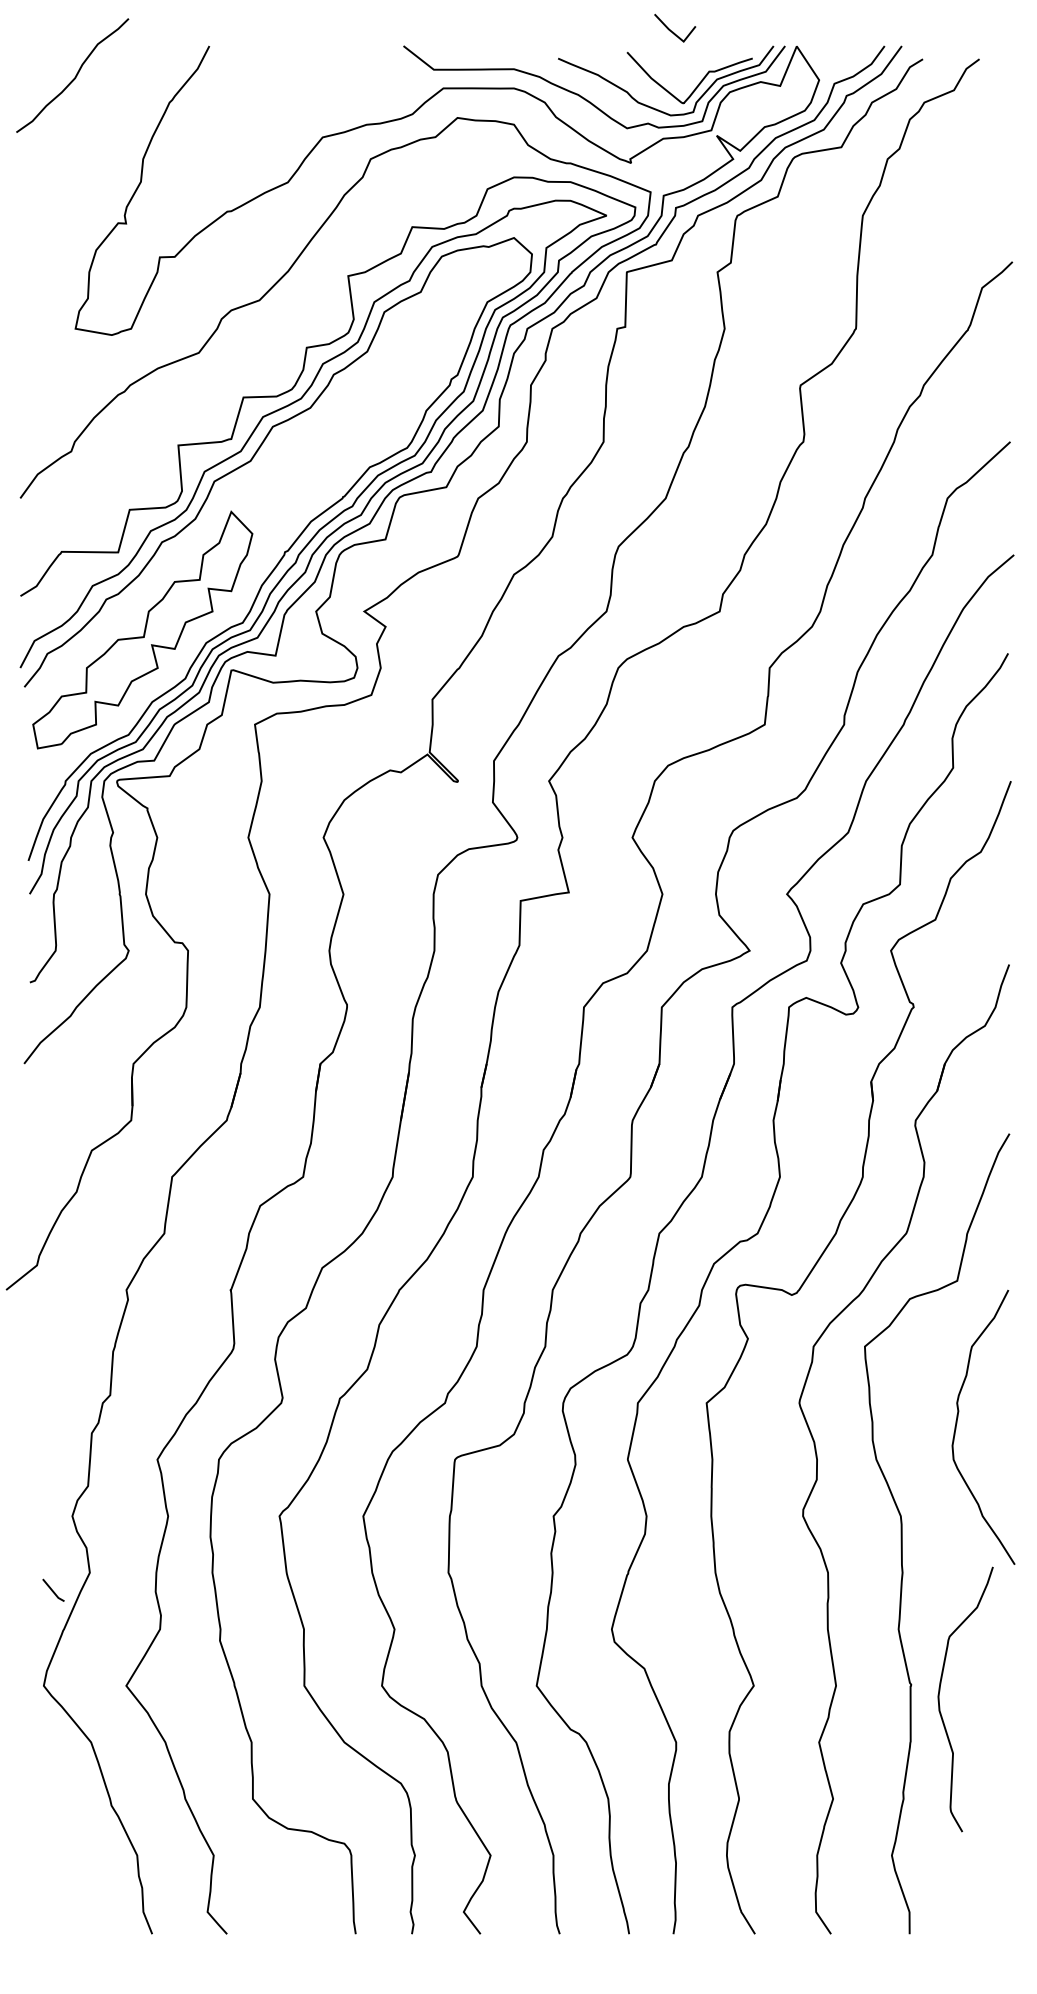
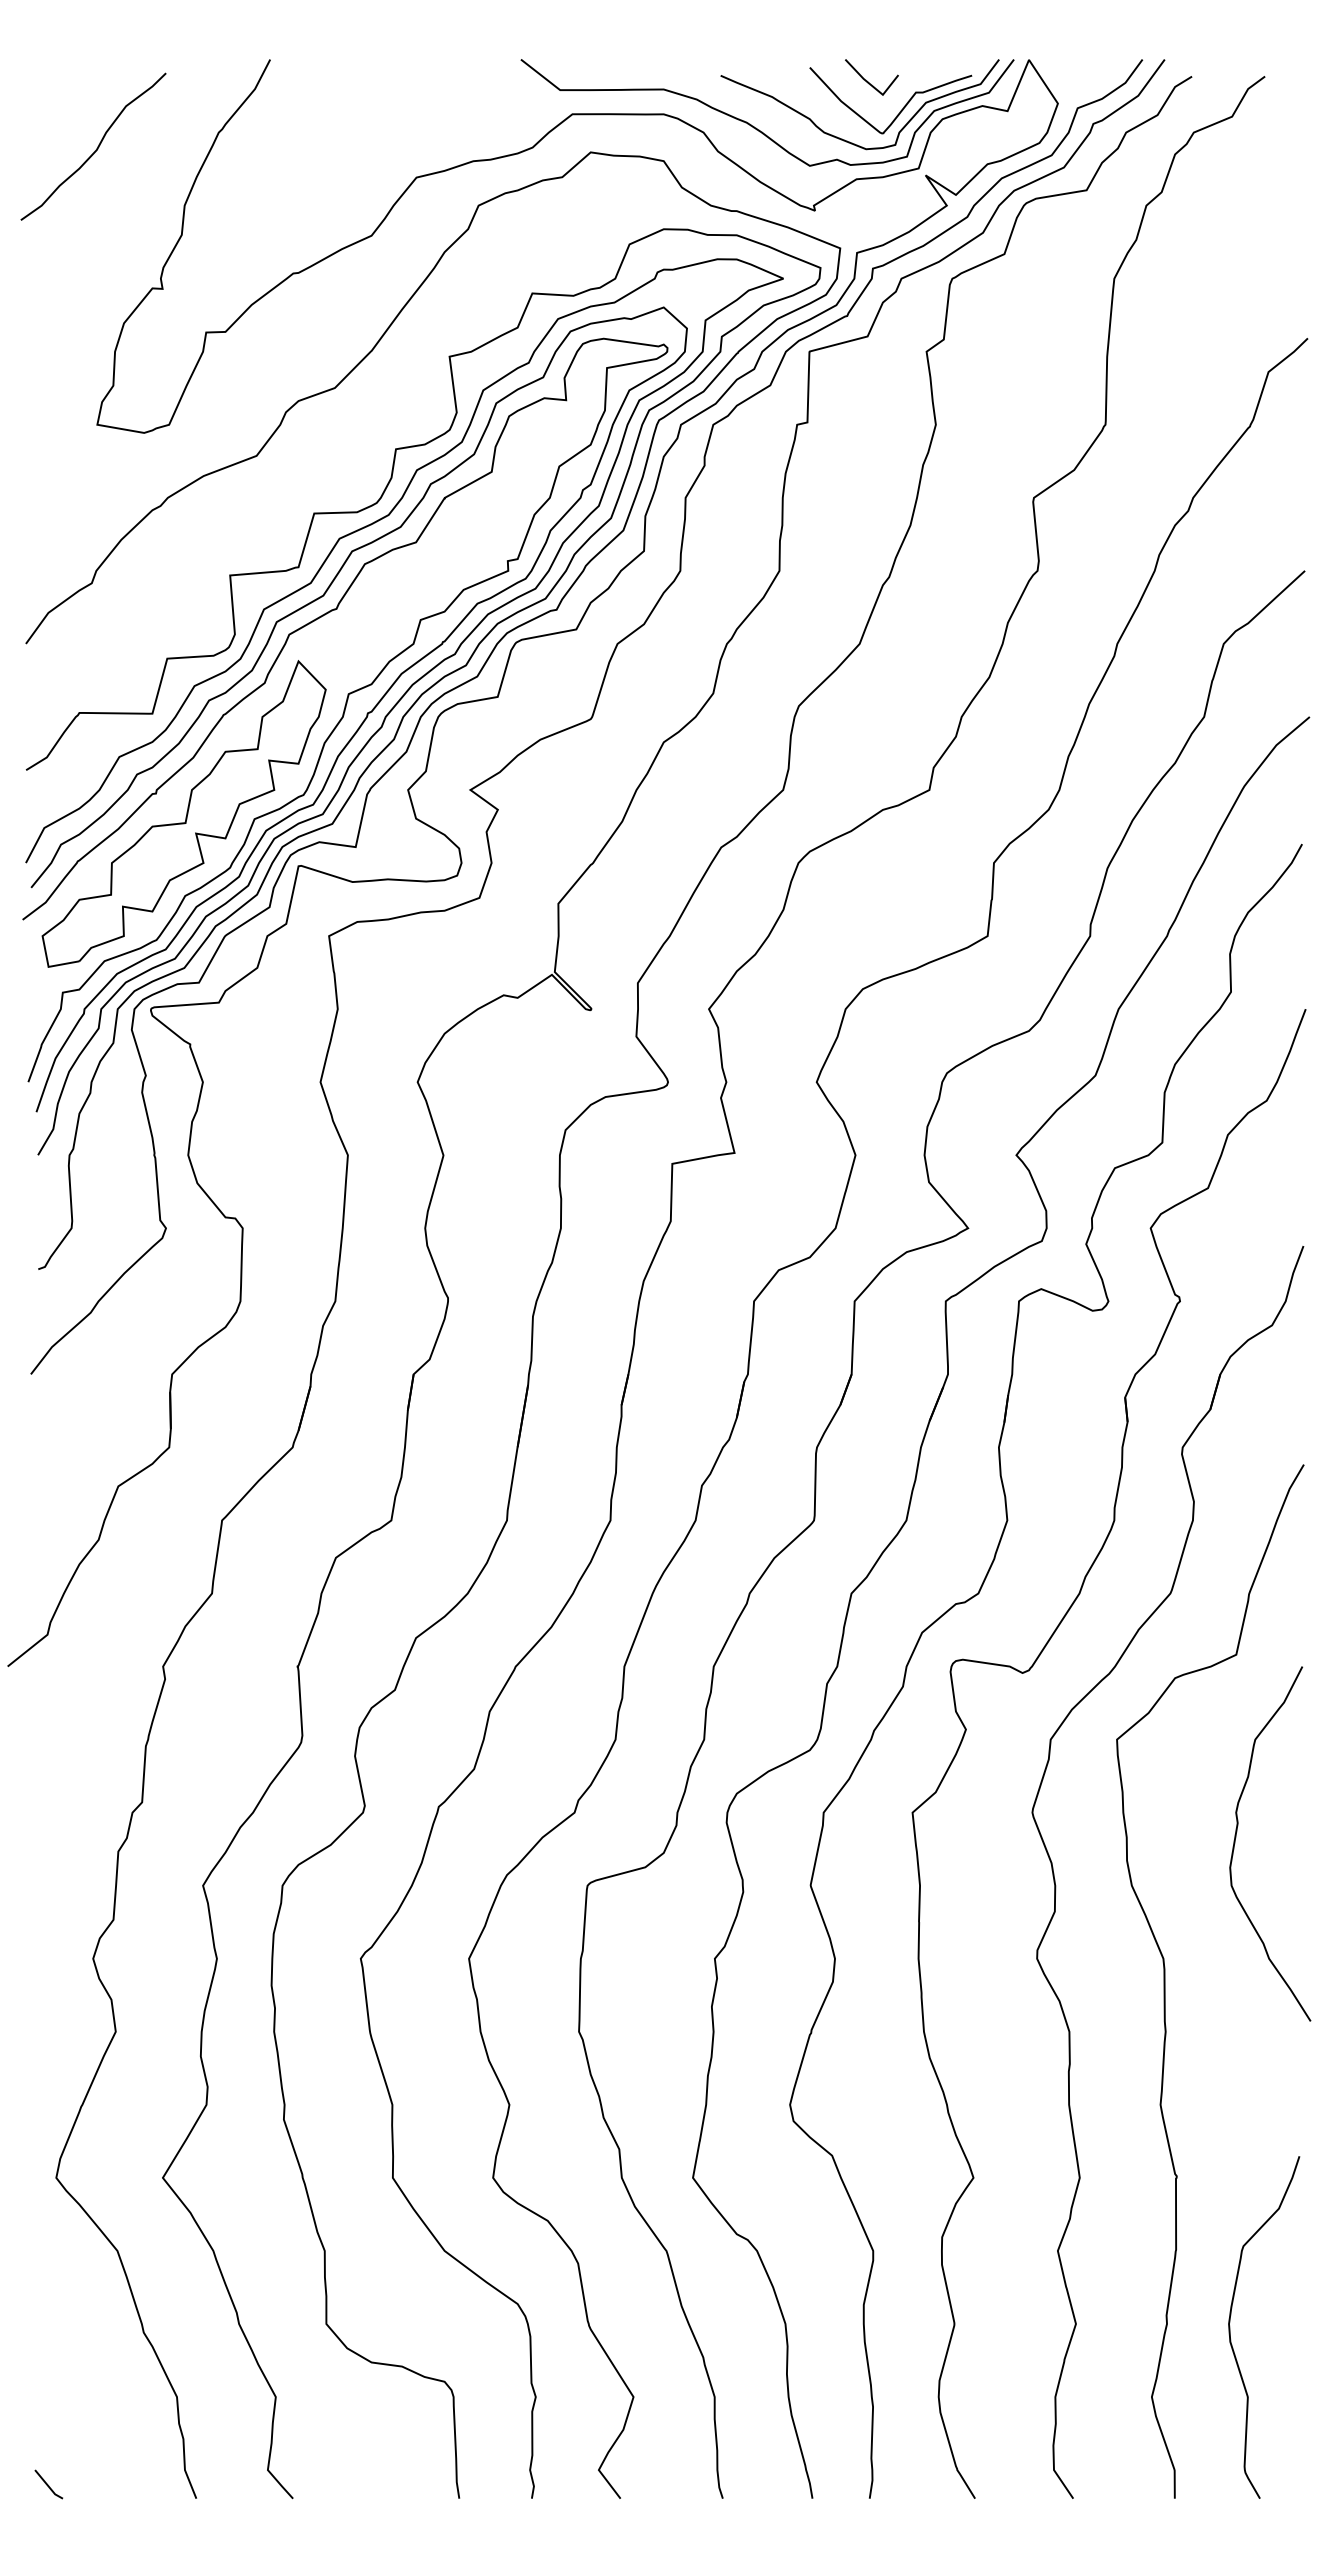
line: (671, 30) -> (867, 80), moved
curve: (74, 76) -> (96, 148), moved
curve: (267, 549) -> (345, 709), added
line: (53, 1590) -> (48, 2484), moved
curve: (939, 1699) -> (1230, 2327), moved

